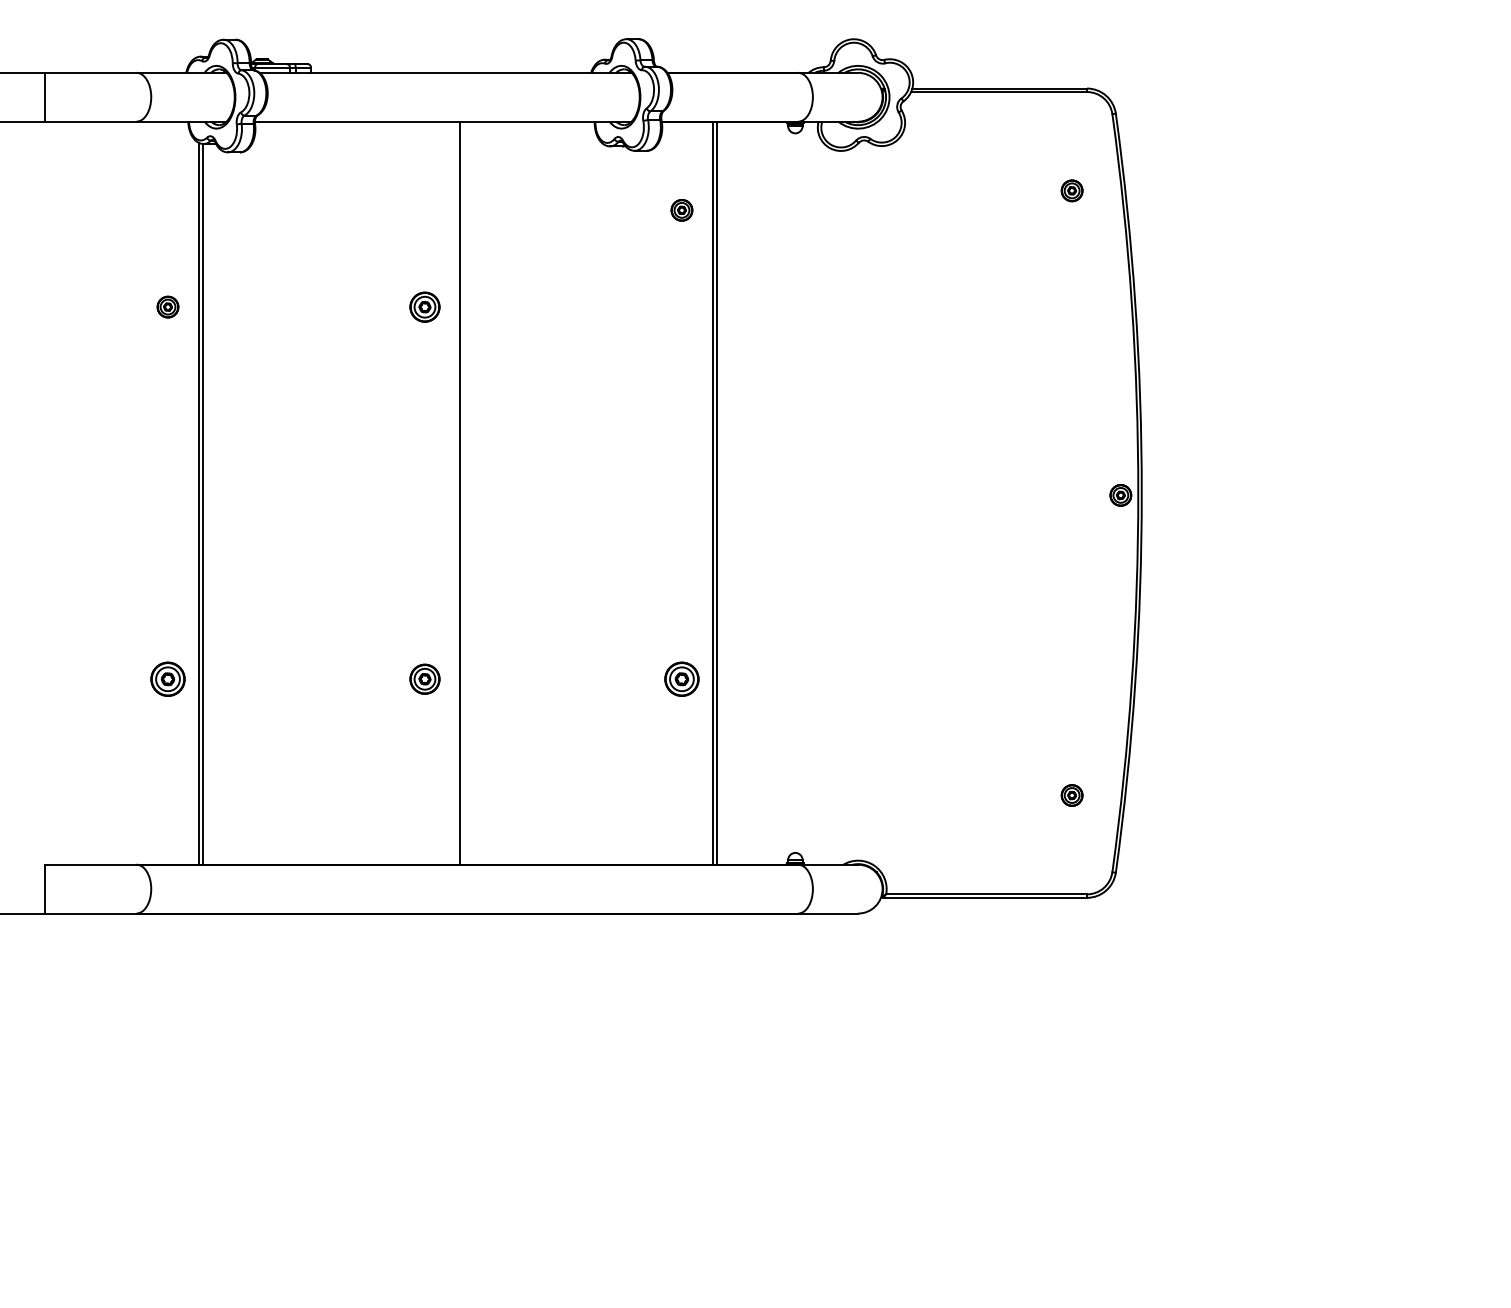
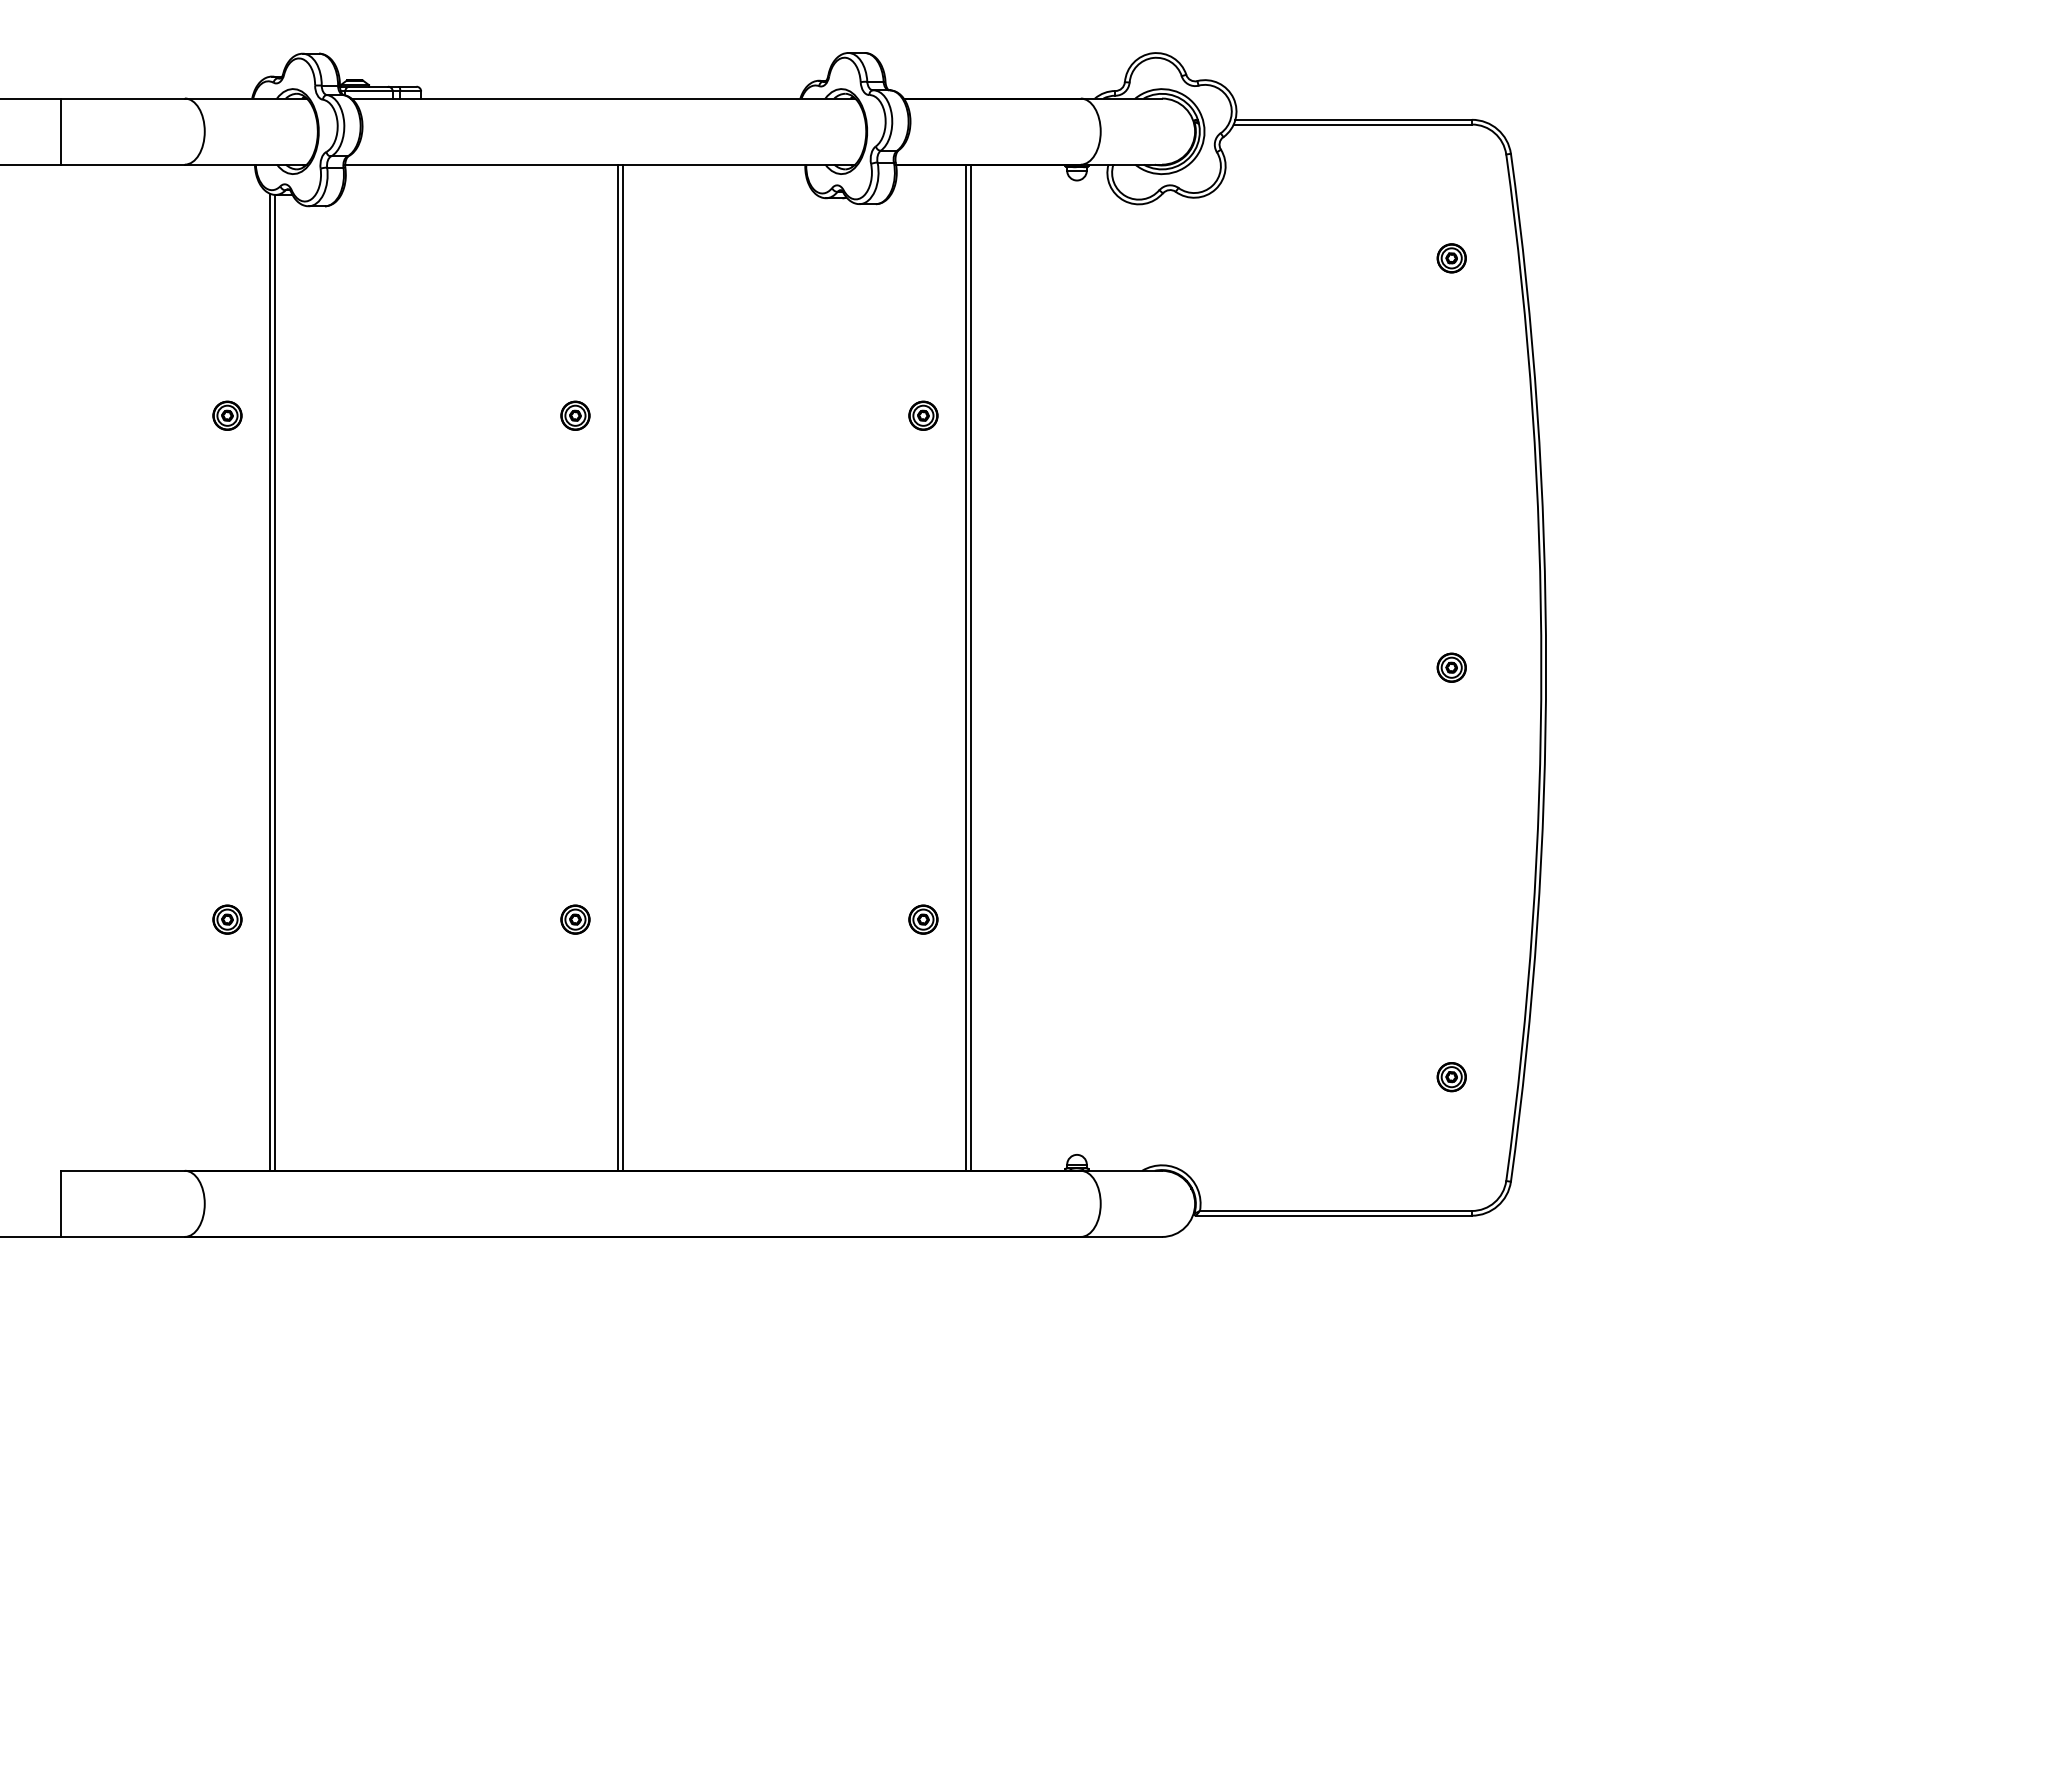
part: (682, 210) -> (923, 415), moved
part: (425, 306) -> (575, 415), size x0.71
line: (456, 493) -> (617, 667), added
part: (1120, 495) -> (1451, 667), moved
part: (168, 679) -> (227, 919), size x0.62
part: (425, 679) -> (575, 919), size x0.71
part: (682, 679) -> (923, 919), size x0.62

